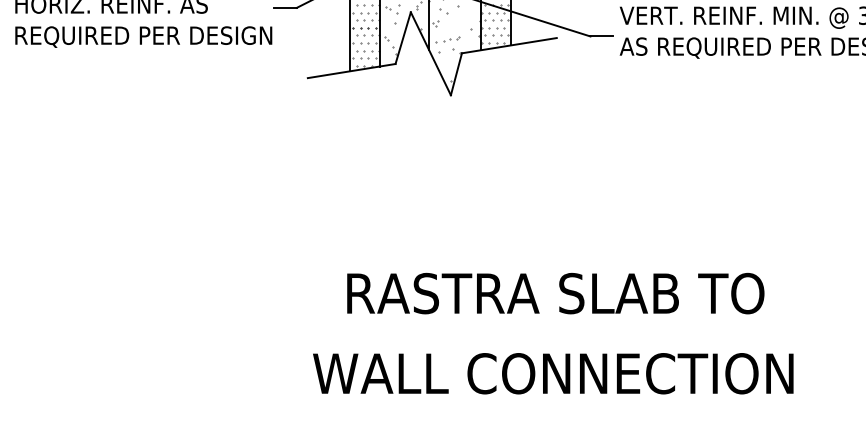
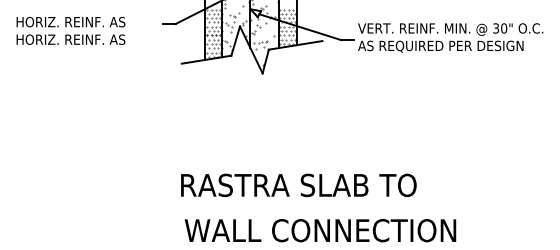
text: (144, 37) -> (89, 40), REQUIRED PER DESIGN -> HORIZ. REINF. AS
text: (555, 293) -> (298, 185), moved

